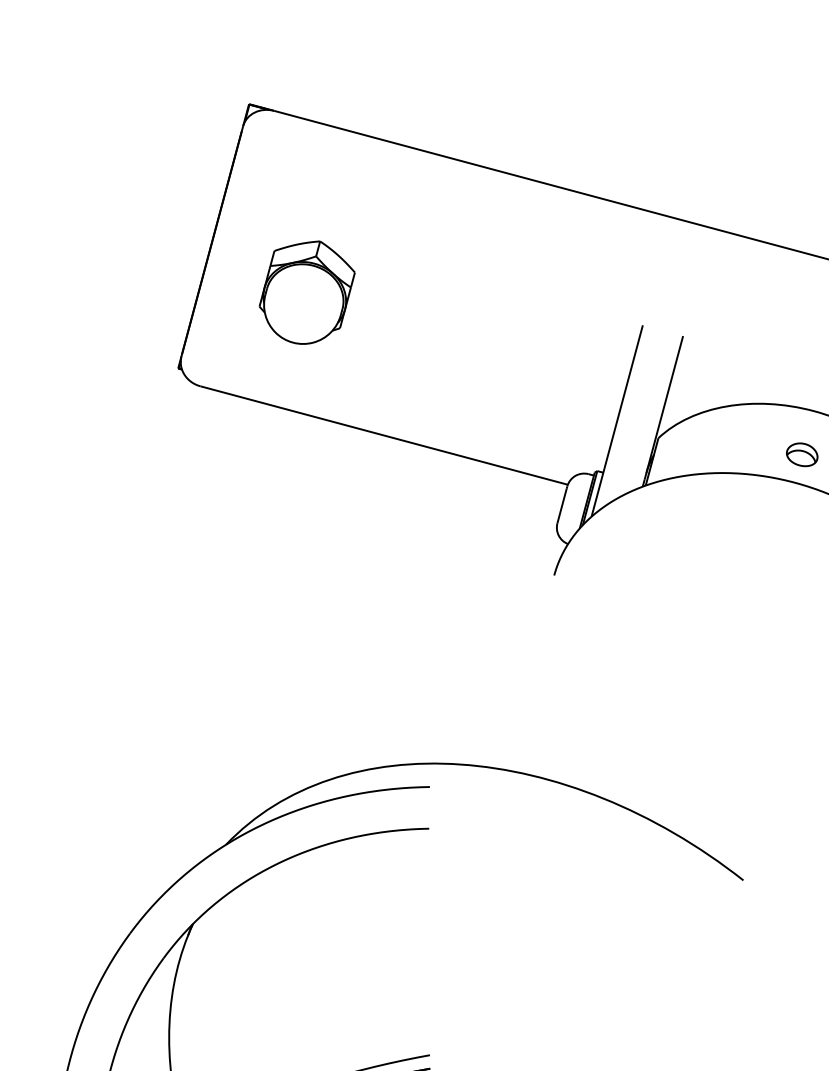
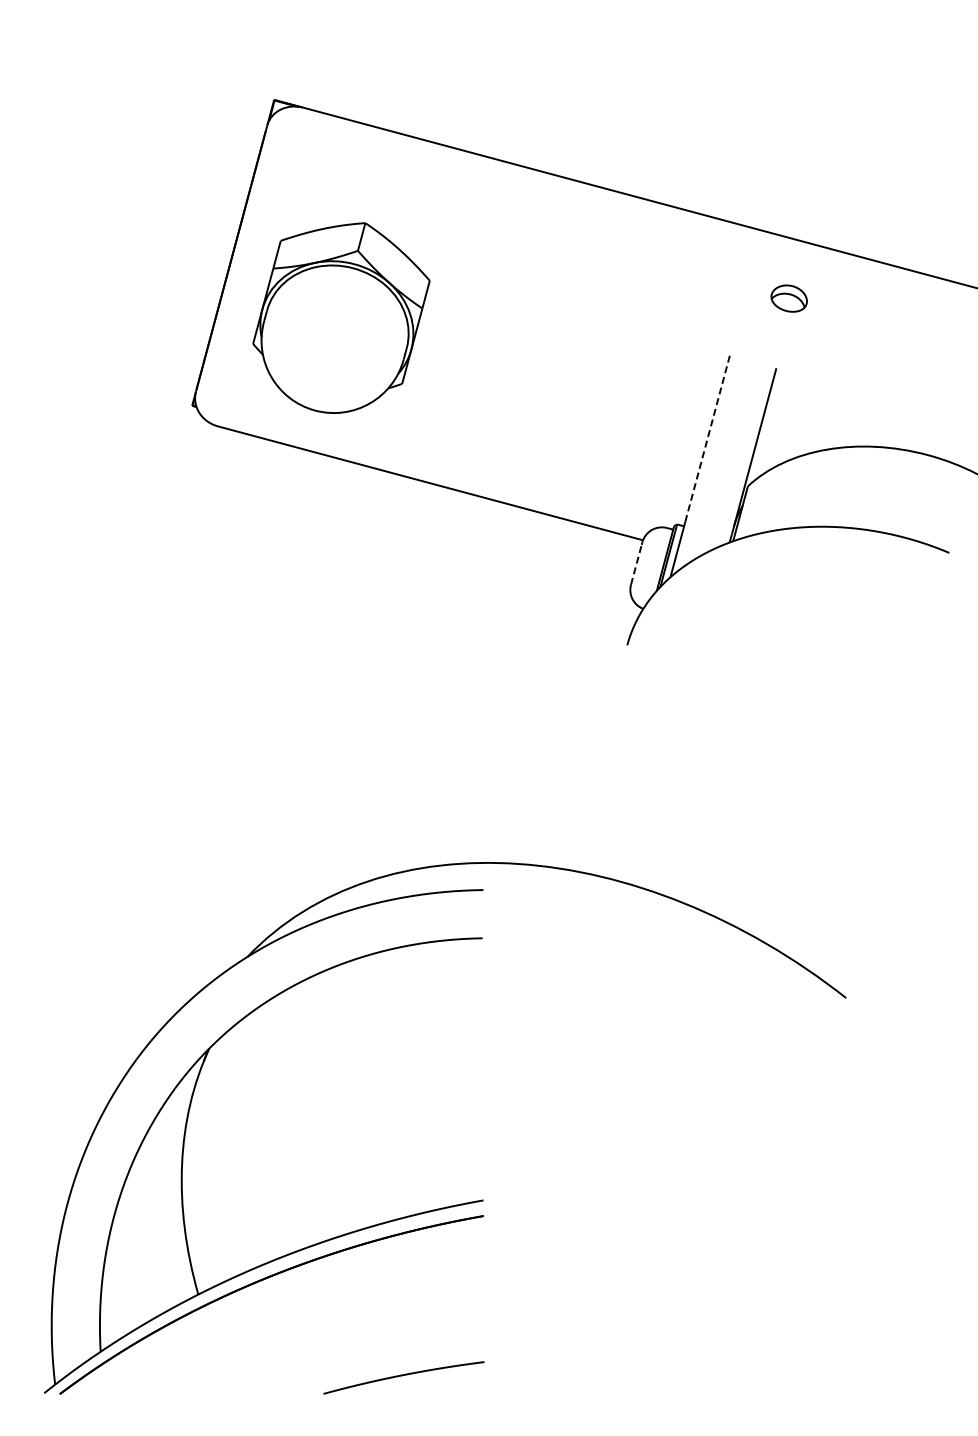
part: (307, 292) -> (341, 317), size x1.6
line: (623, 397) -> (707, 439), solid -> dashed
part: (801, 454) -> (788, 298), moved
line: (562, 505) -> (636, 564), solid -> dashed

